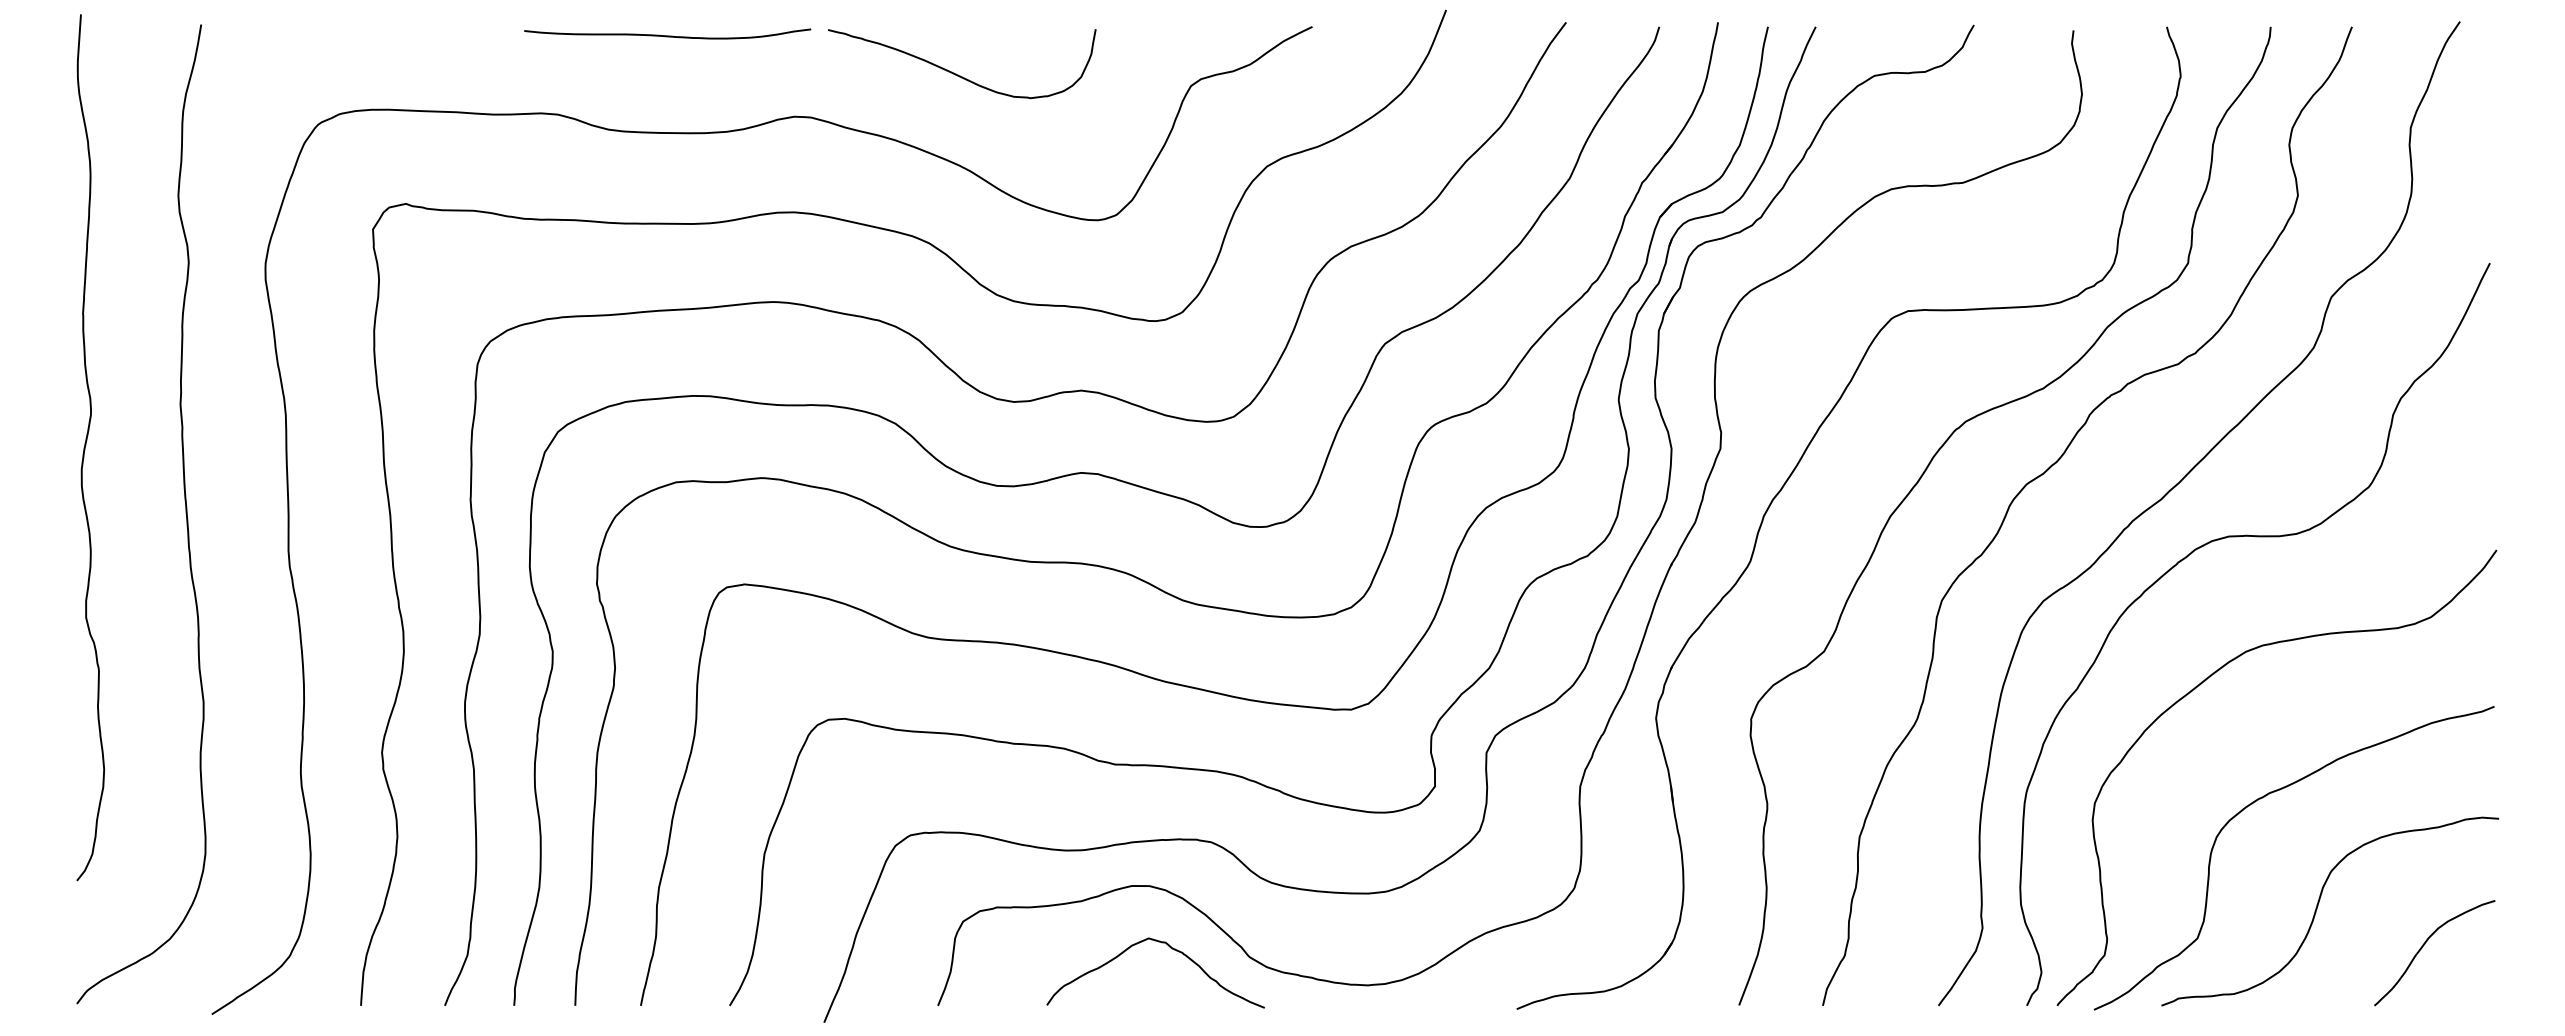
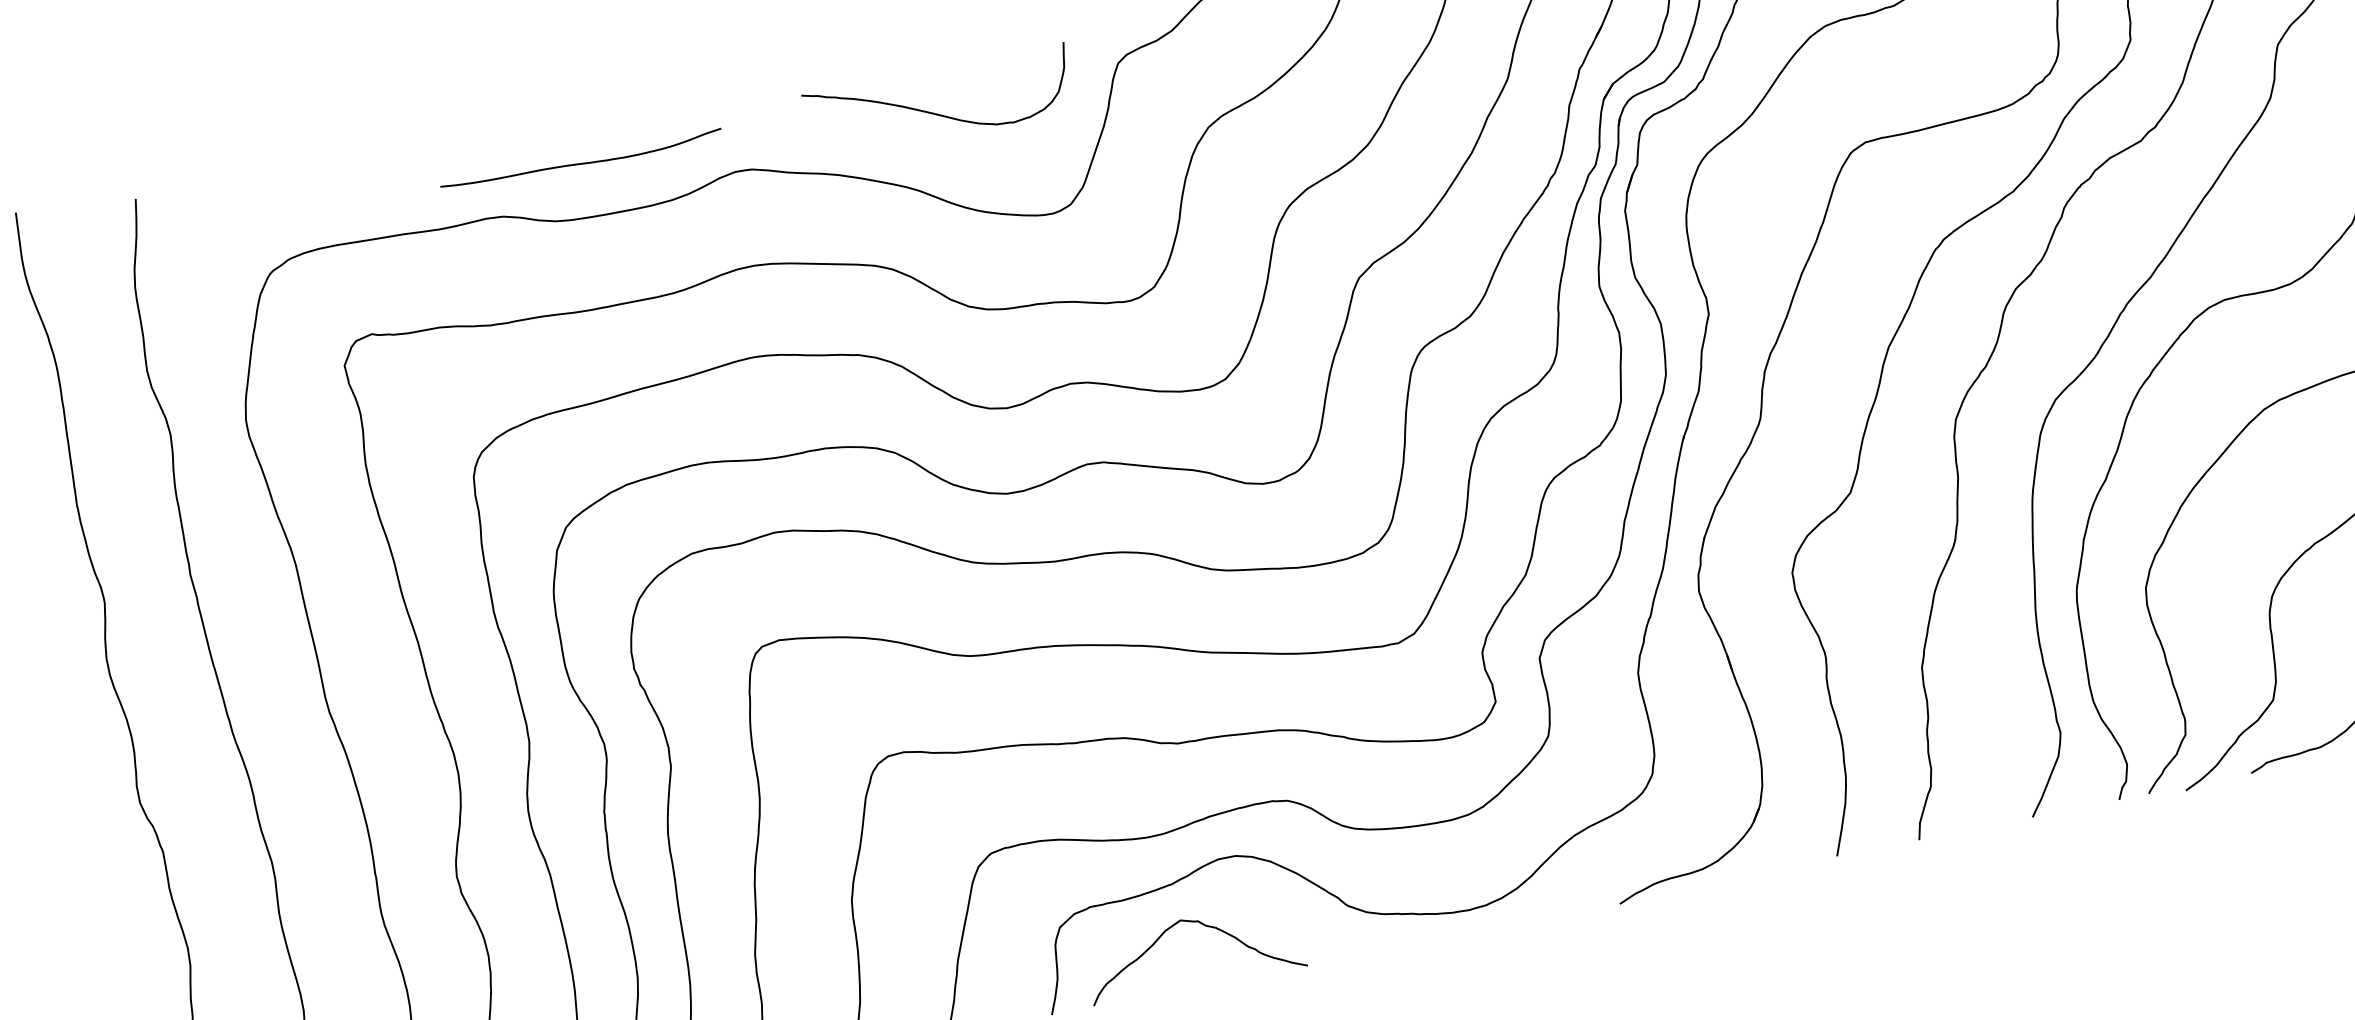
curve: (667, 35) -> (581, 162), moved
curve: (958, 74) -> (937, 113), moved
curve: (1170, 948) -> (1203, 926), moved

